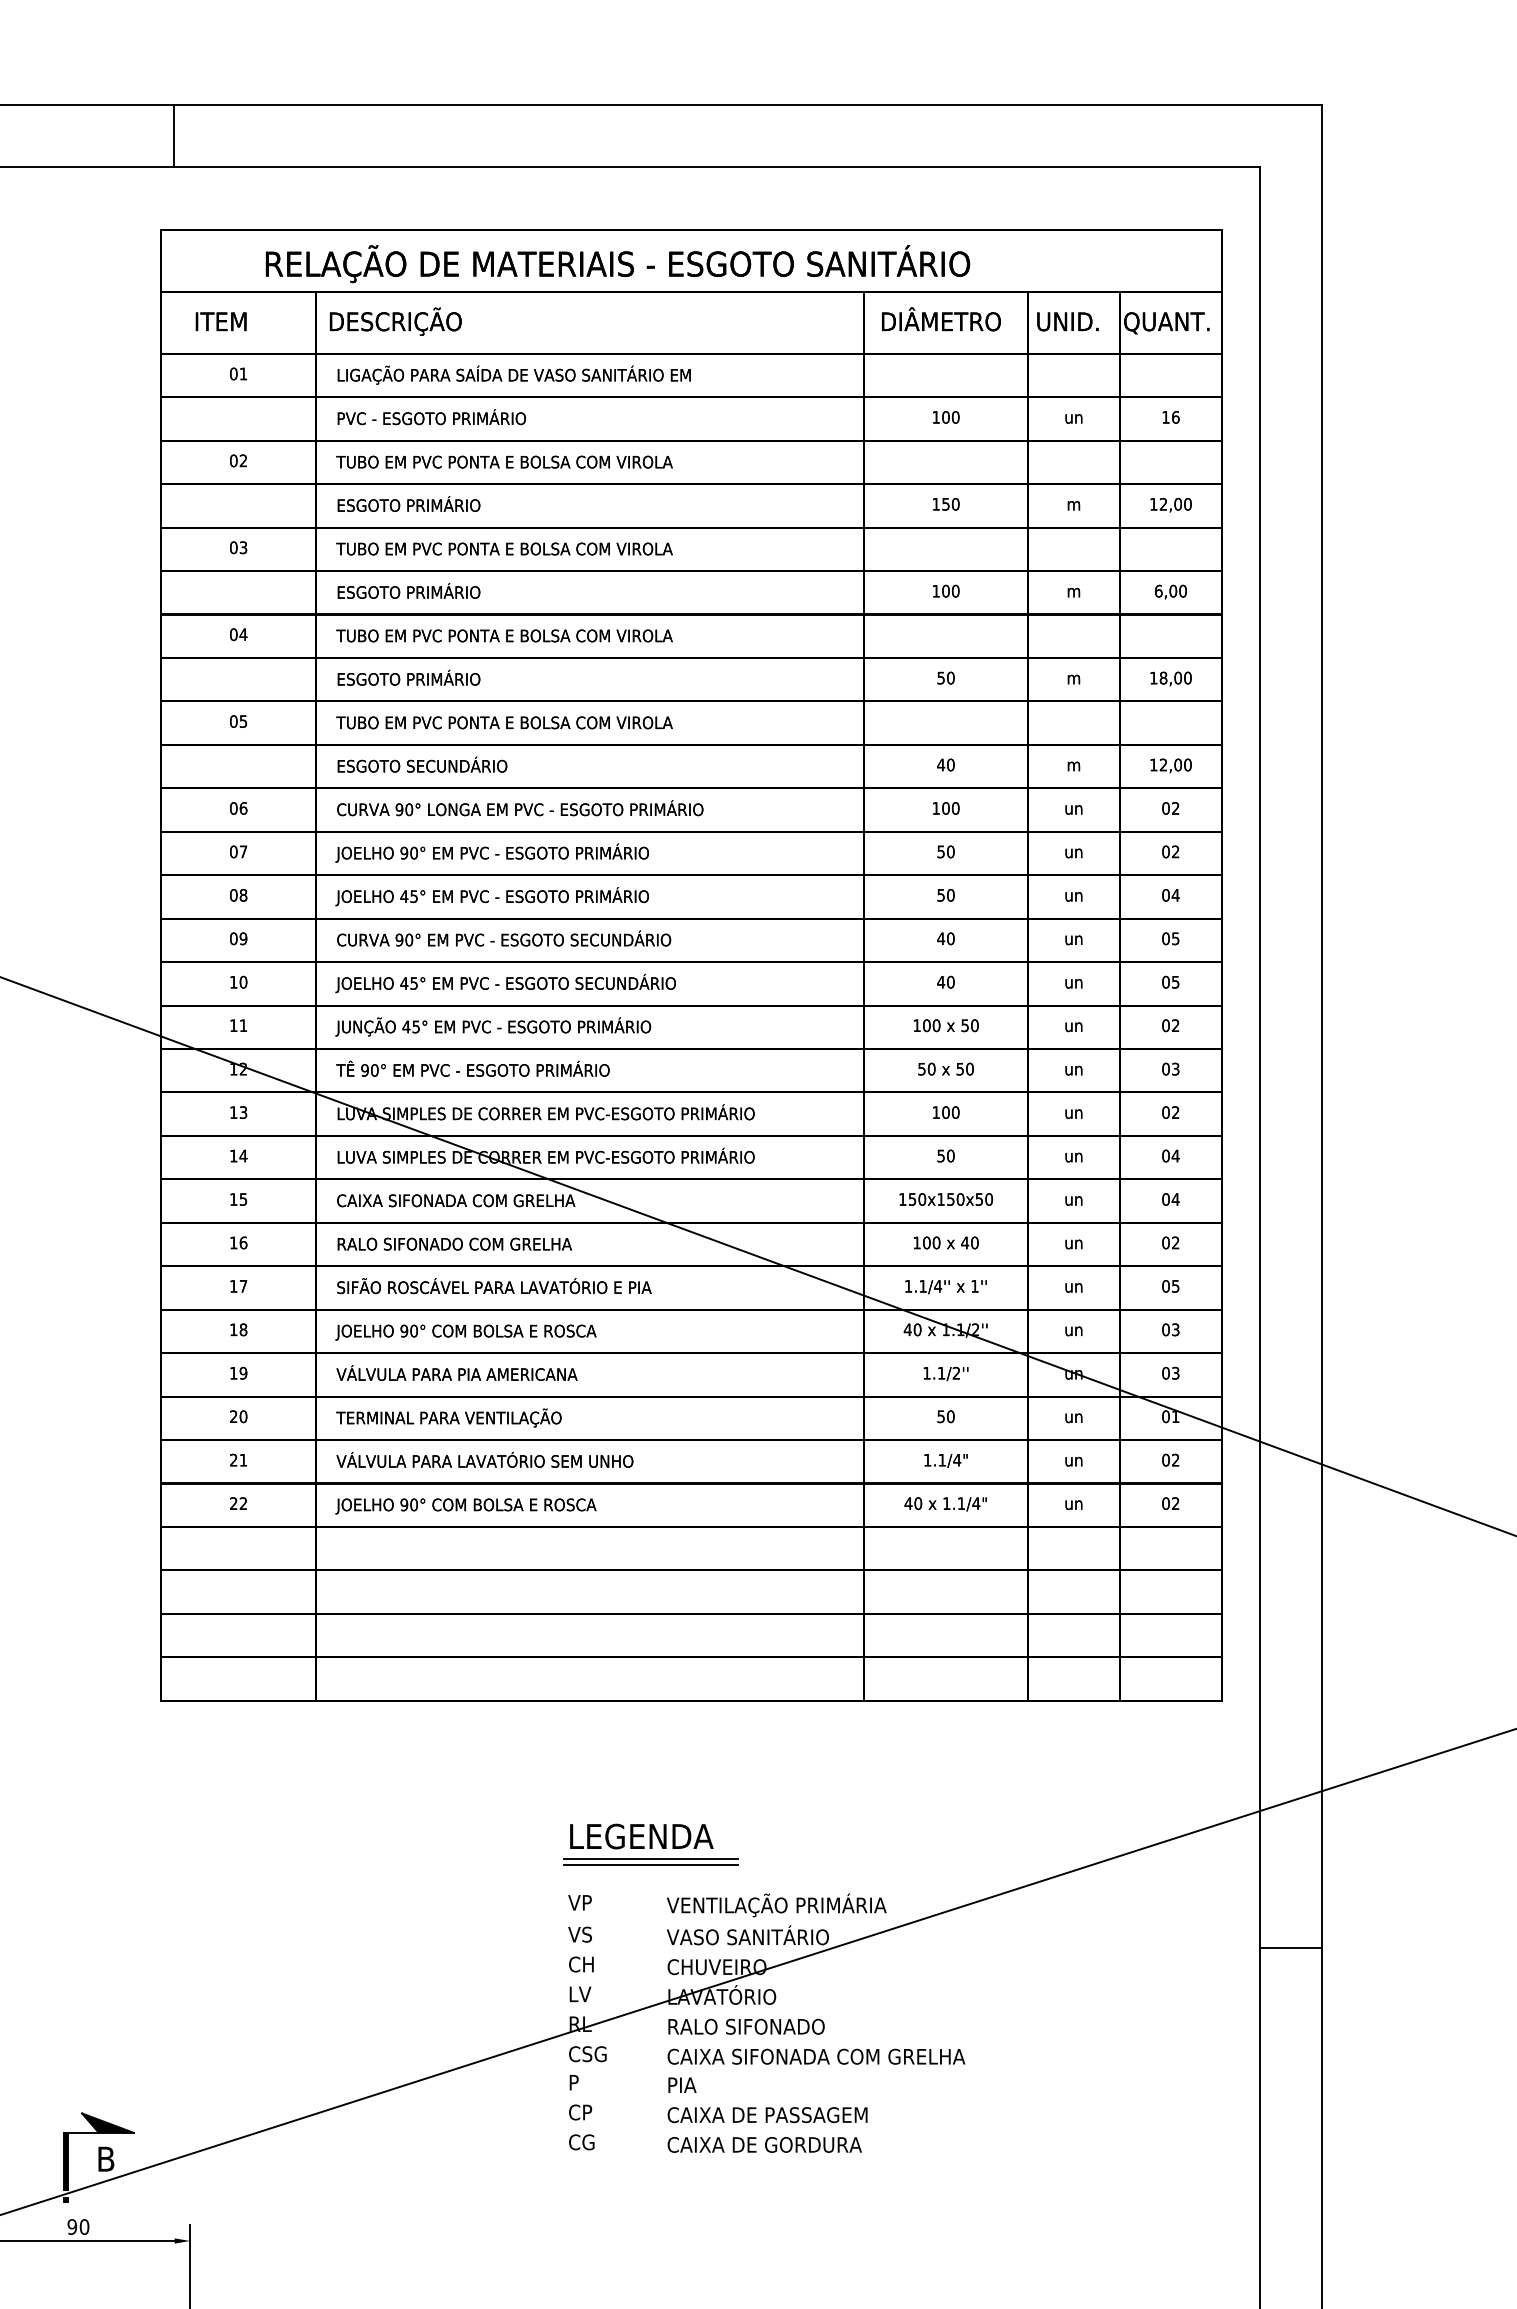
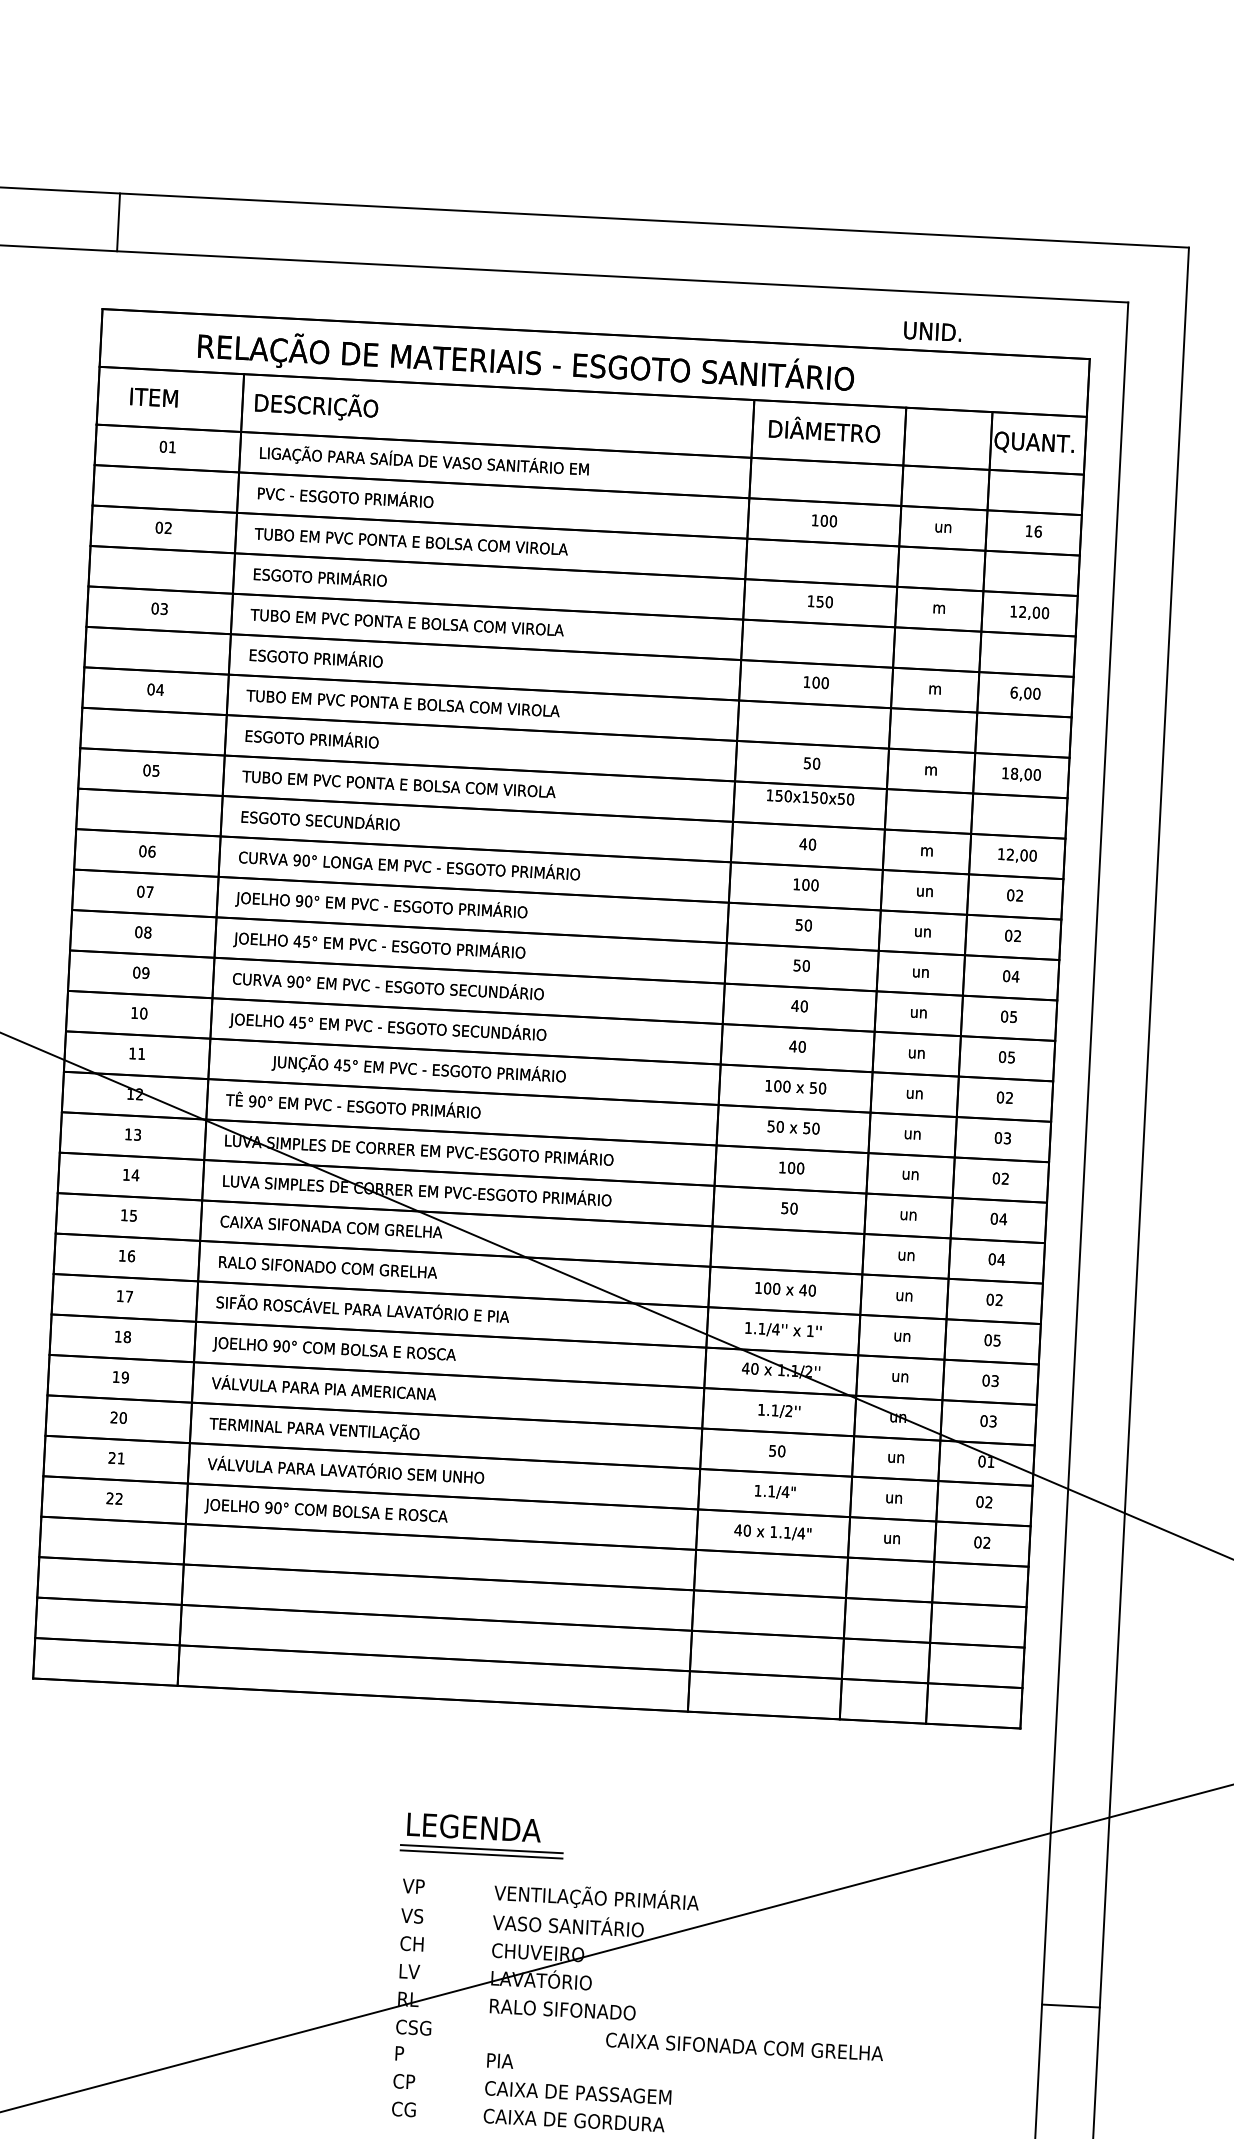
text: (1067, 321) -> (932, 331), moved
text: (493, 1026) -> (419, 1068), moved
text: (945, 1199) -> (809, 797), moved
line: (1290, 1948) -> (1070, 2006), moved
text: (816, 2056) -> (744, 2046), moved

